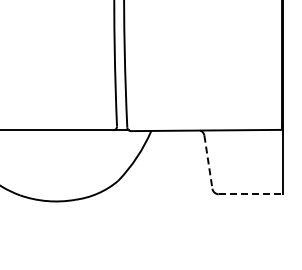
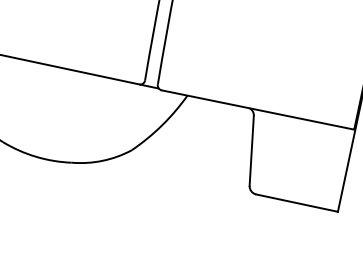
line: (208, 162) -> (251, 151), dashed -> solid
line: (251, 194) -> (297, 203), dashed -> solid

